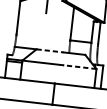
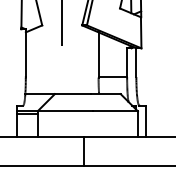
line: (50, 51) -> (73, 94), dashed -> solid
line: (79, 67) -> (114, 111), dashed -> solid

